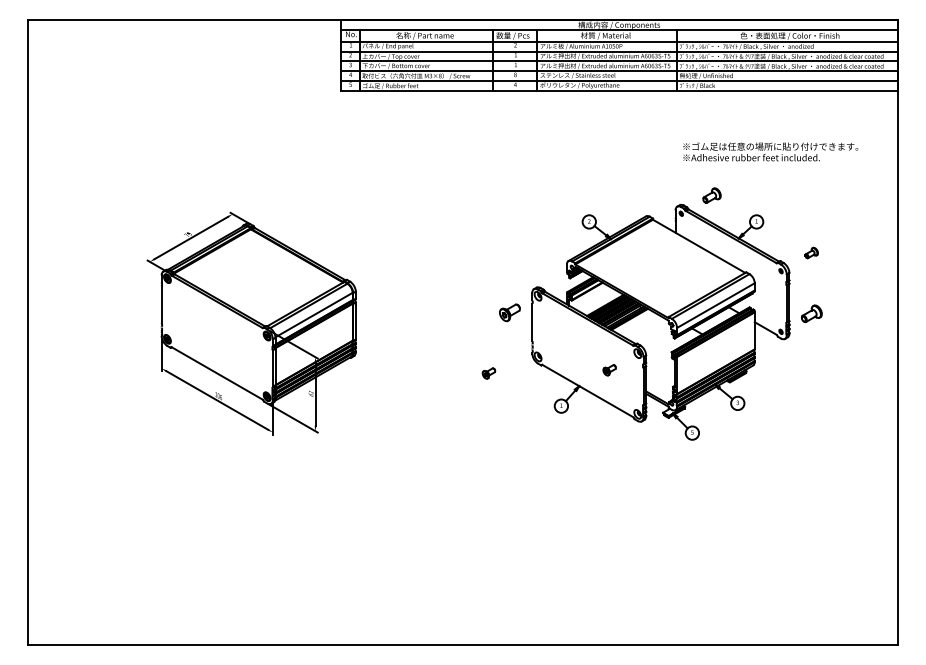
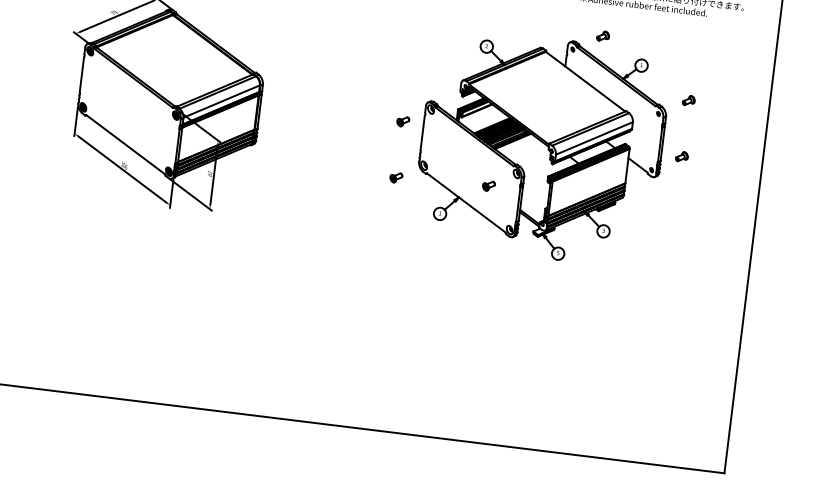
part: (711, 195) -> (602, 36), size x0.71
part: (509, 312) -> (402, 121), size x0.62
part: (811, 313) -> (681, 156), size x0.62
part: (488, 373) -> (395, 177), moved

